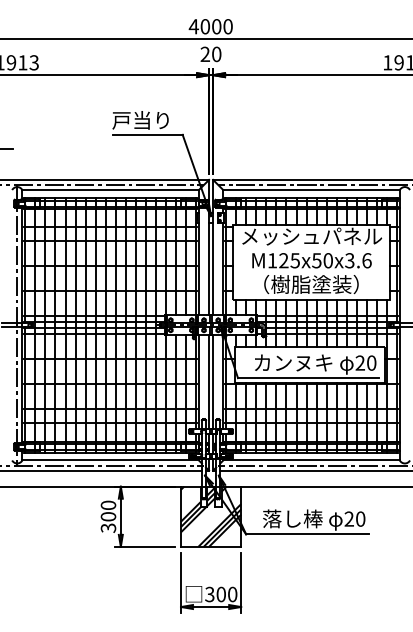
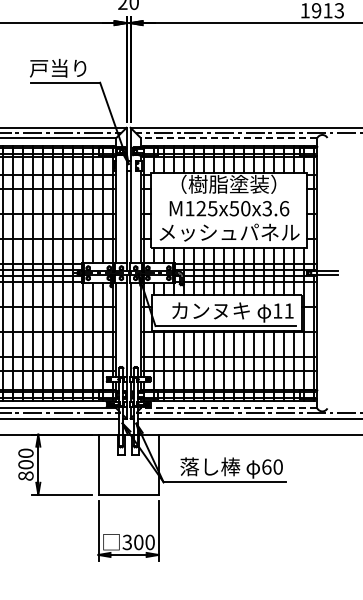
line: (311, 190) -> (228, 138), solid -> dashed
text: (312, 235) -> (229, 183), メッシュパネル -> （樹脂塗装）
text: (312, 284) -> (229, 232), （樹脂塗装） -> メッシュパネル
text: (365, 362) -> (282, 310), 20 -> 11
line: (311, 460) -> (228, 408), solid -> dashed
hatch: (211, 516) -> (128, 464), removed
text: (349, 518) -> (266, 466), 20 -> 60
text: (108, 527) -> (25, 475), 300 -> 800

